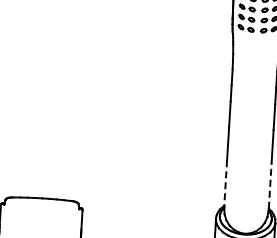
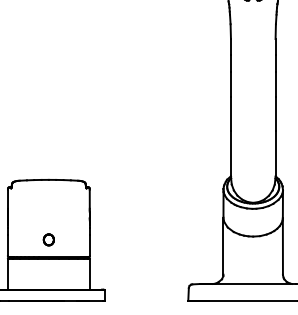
line: (225, 183) -> (230, 153), dashed -> solid
line: (270, 185) -> (275, 153), dashed -> solid

